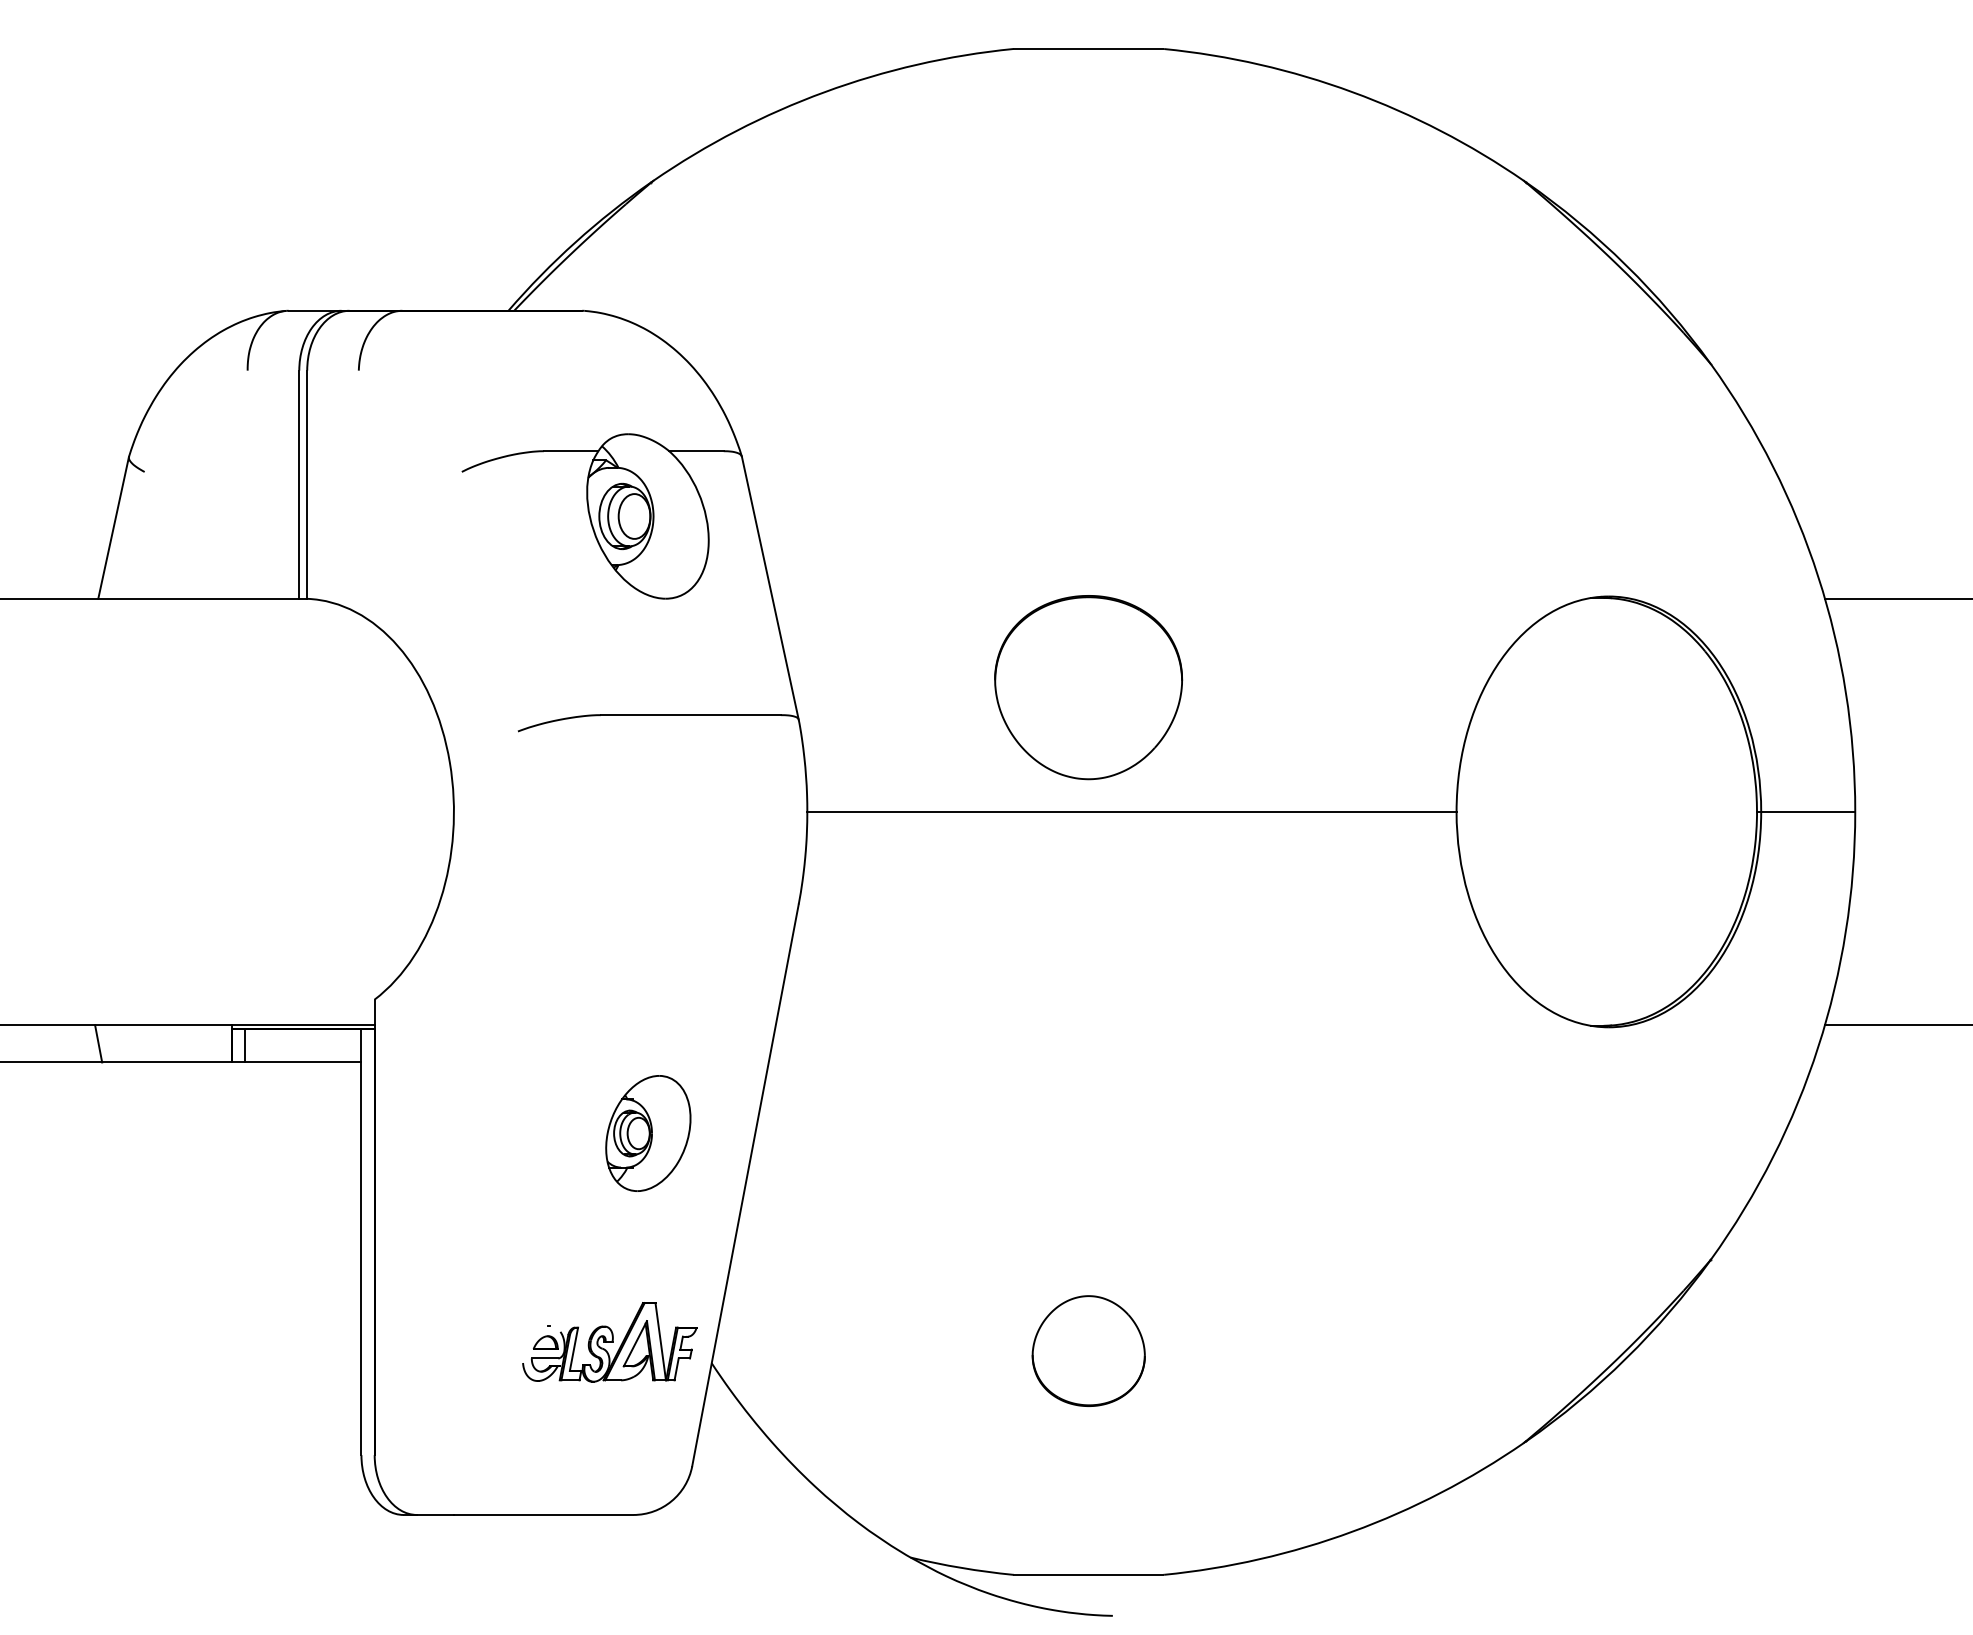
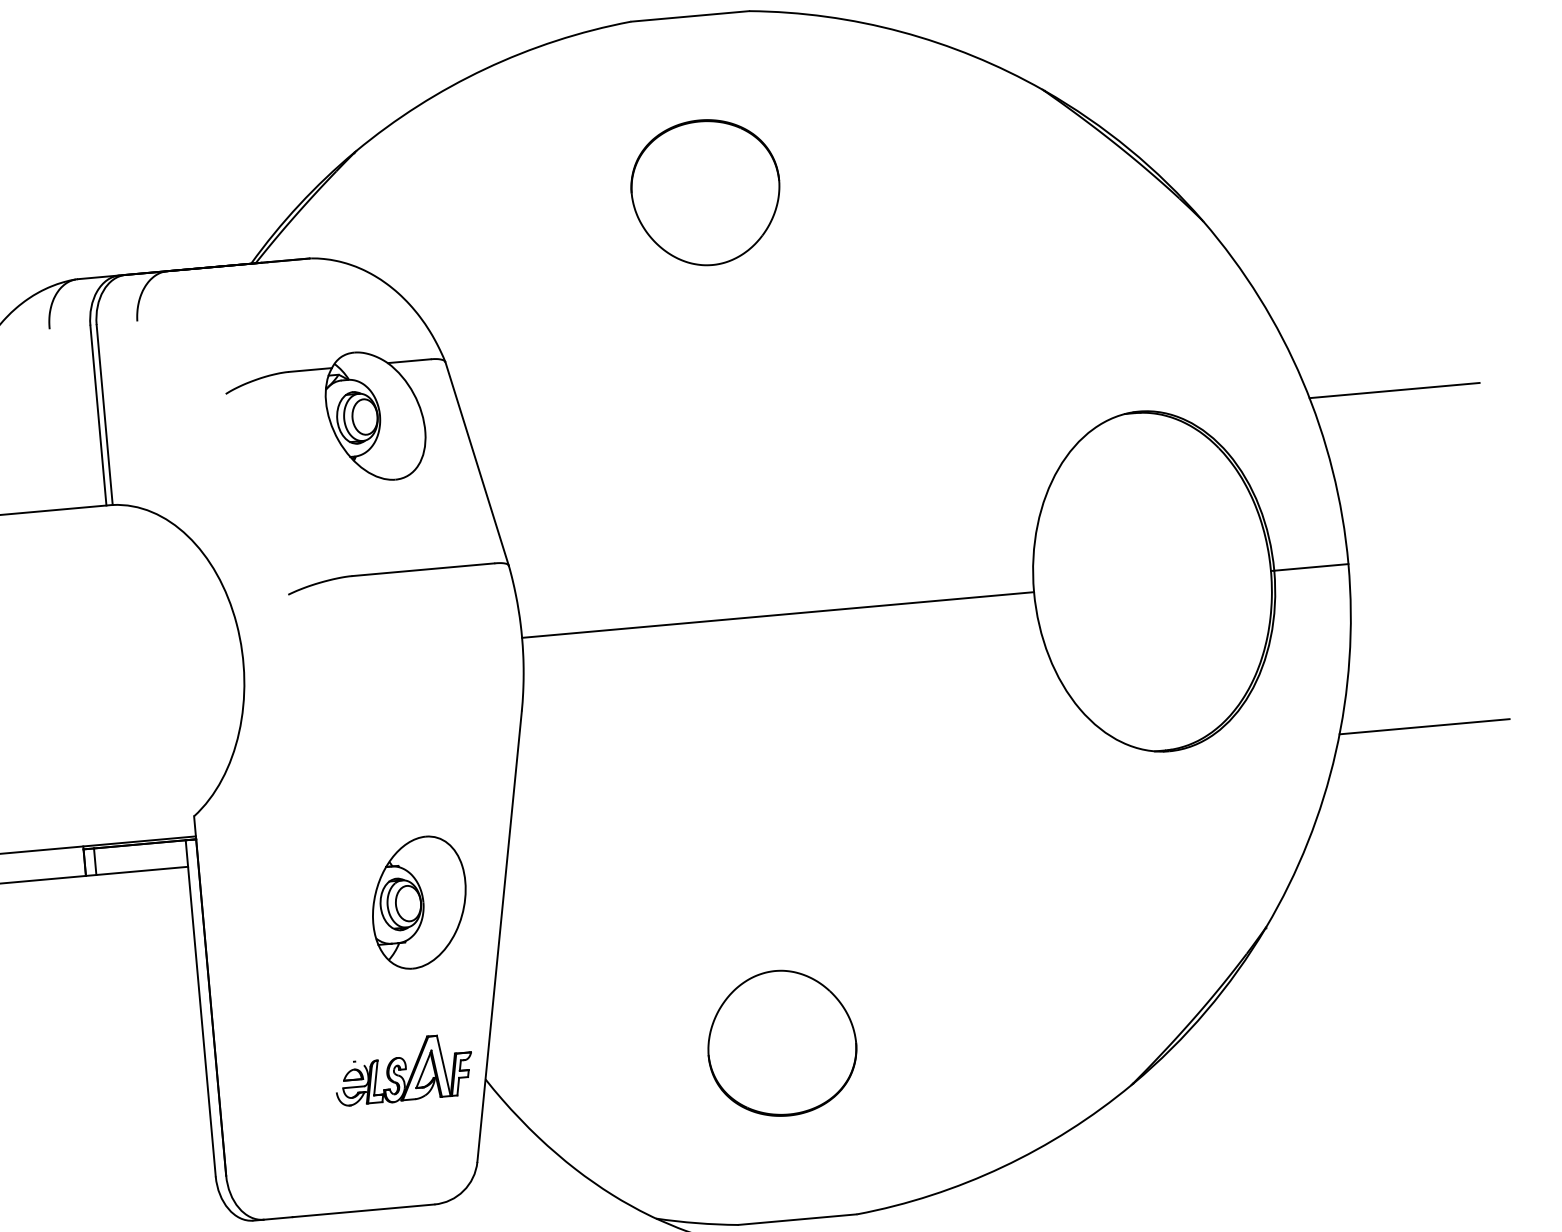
part: (1088, 687) -> (705, 192), moved
part: (648, 1133) -> (419, 902), size x1.43
part: (1088, 1350) -> (781, 1042), size x1.67

